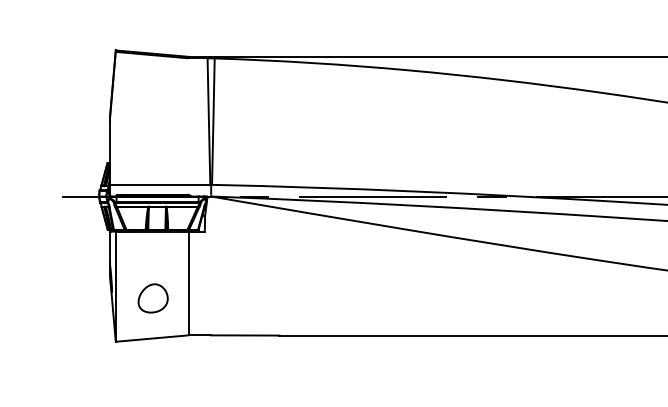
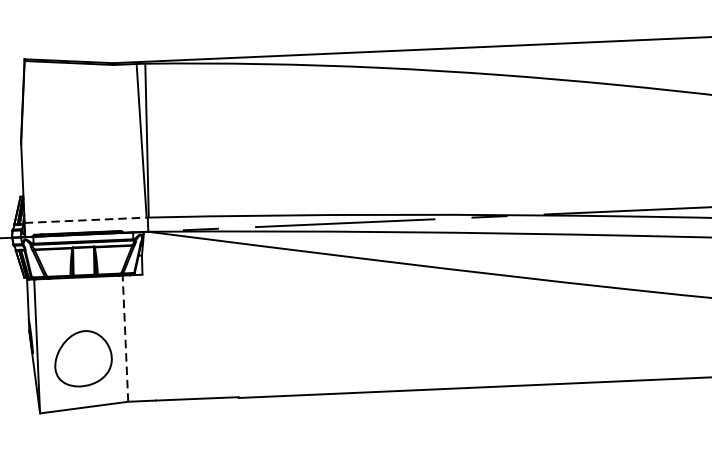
line: (160, 184) -> (86, 219), solid -> dashed
line: (188, 283) -> (125, 338), solid -> dashed
part: (152, 298) -> (82, 358), size x1.6

